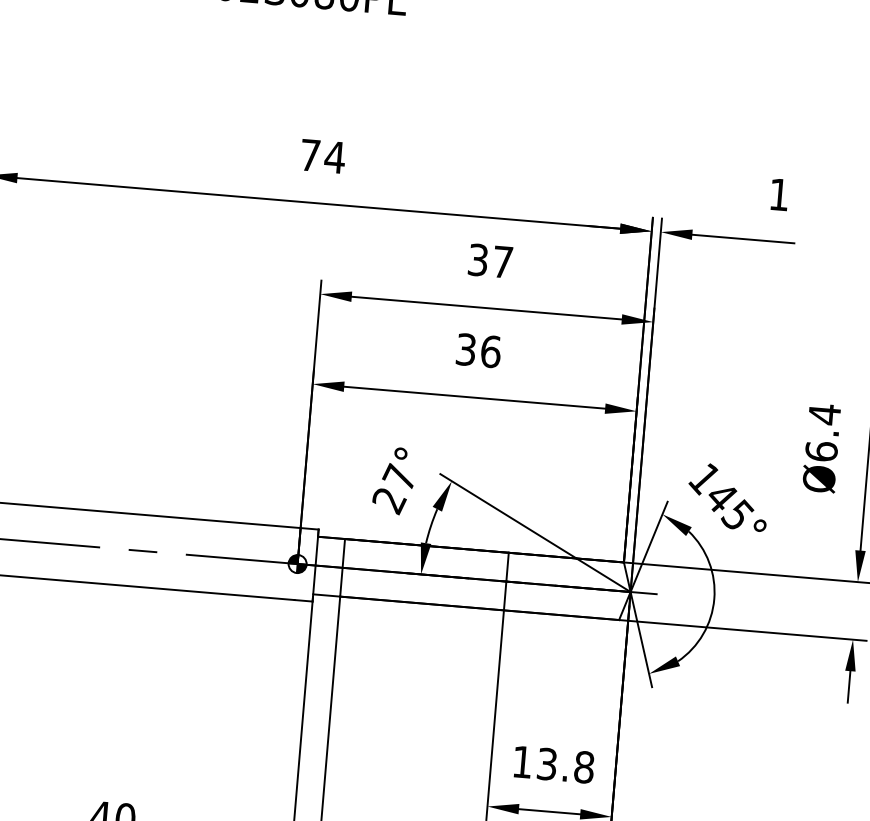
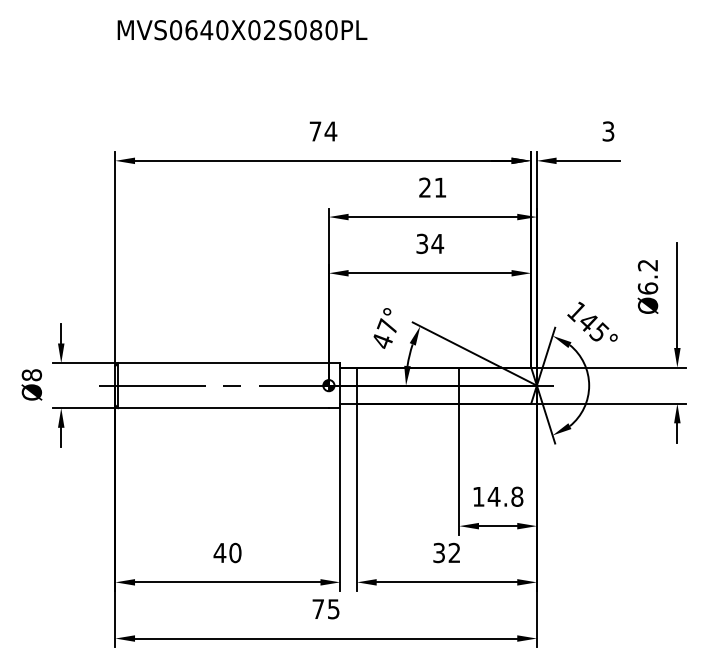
text: (779, 194) -> (608, 131), 1 -> 3
text: (490, 260) -> (432, 187), 37 -> 21
text: (490, 351) -> (437, 243), 36 -> 34
text: (823, 414) -> (647, 265), Ø6.4 -> Ø6.2
text: (389, 502) -> (382, 342), 27° -> 47°
text: (546, 763) -> (493, 496), 13.8 -> 14.8

